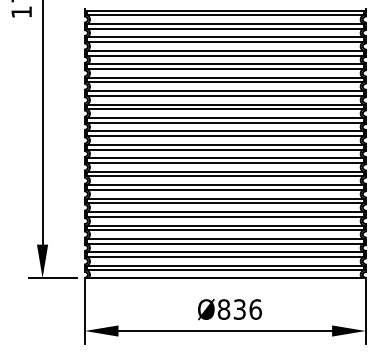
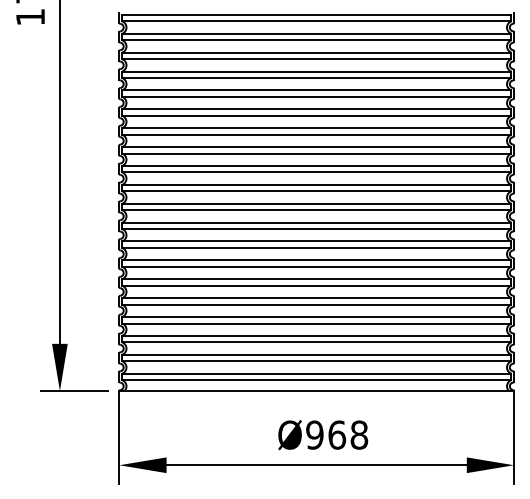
text: (240, 309) -> (337, 434), Ø836 -> Ø968

